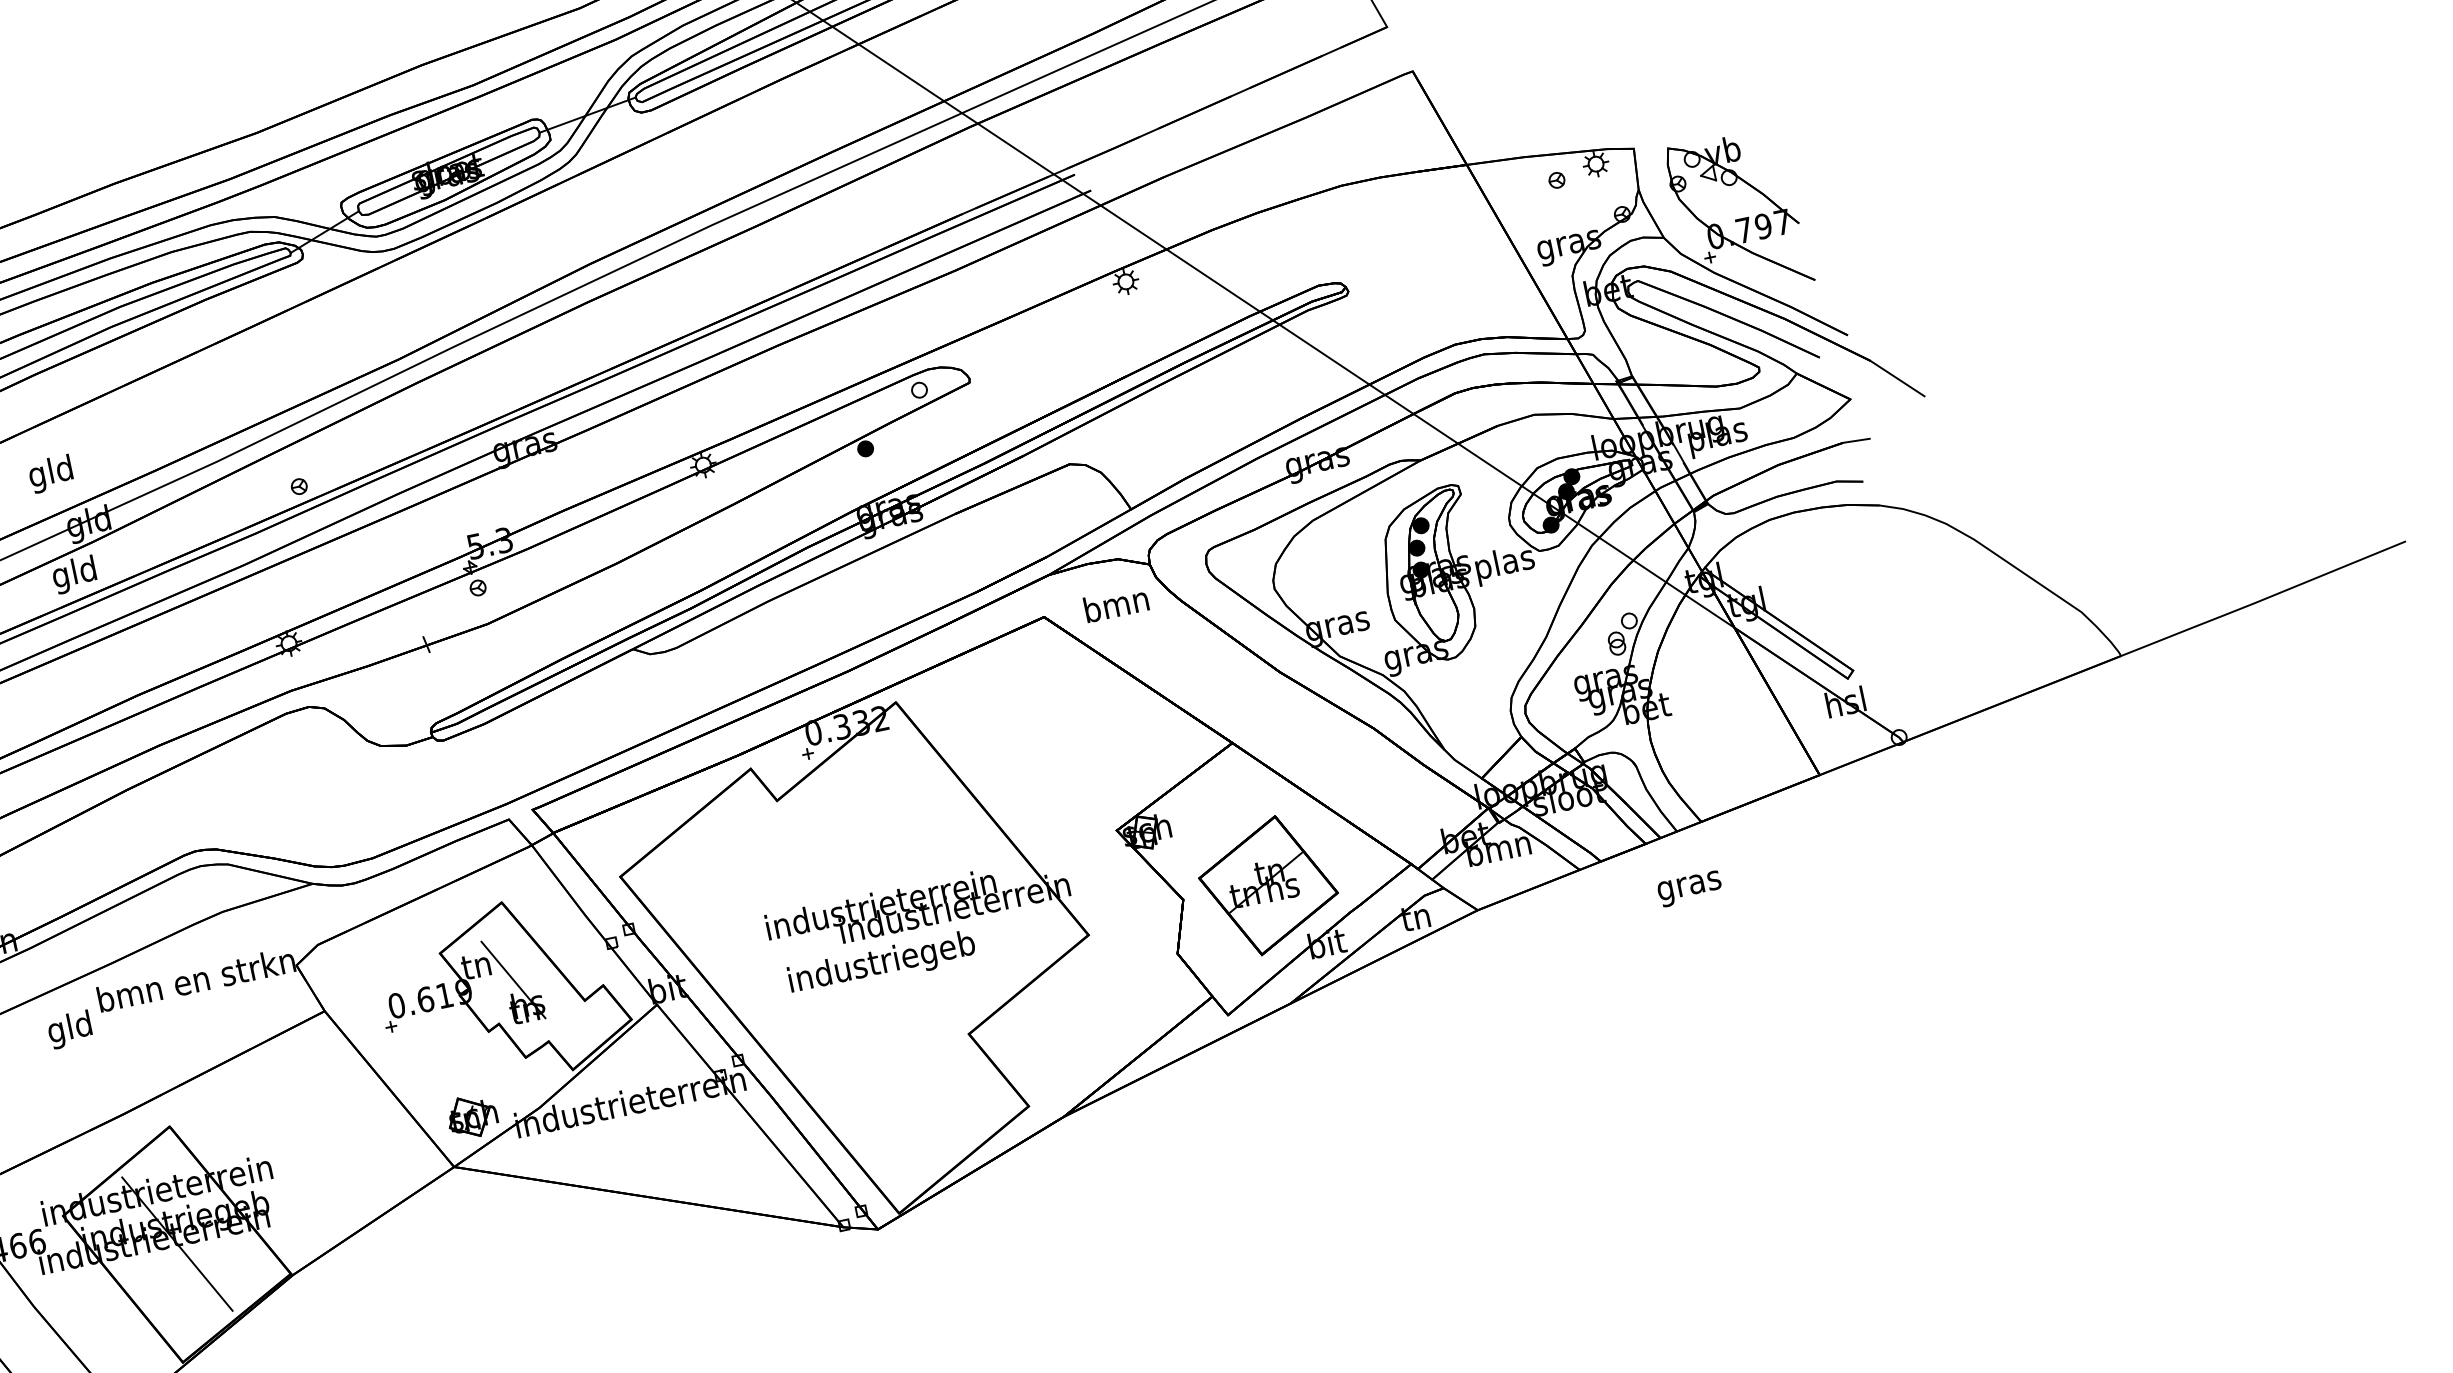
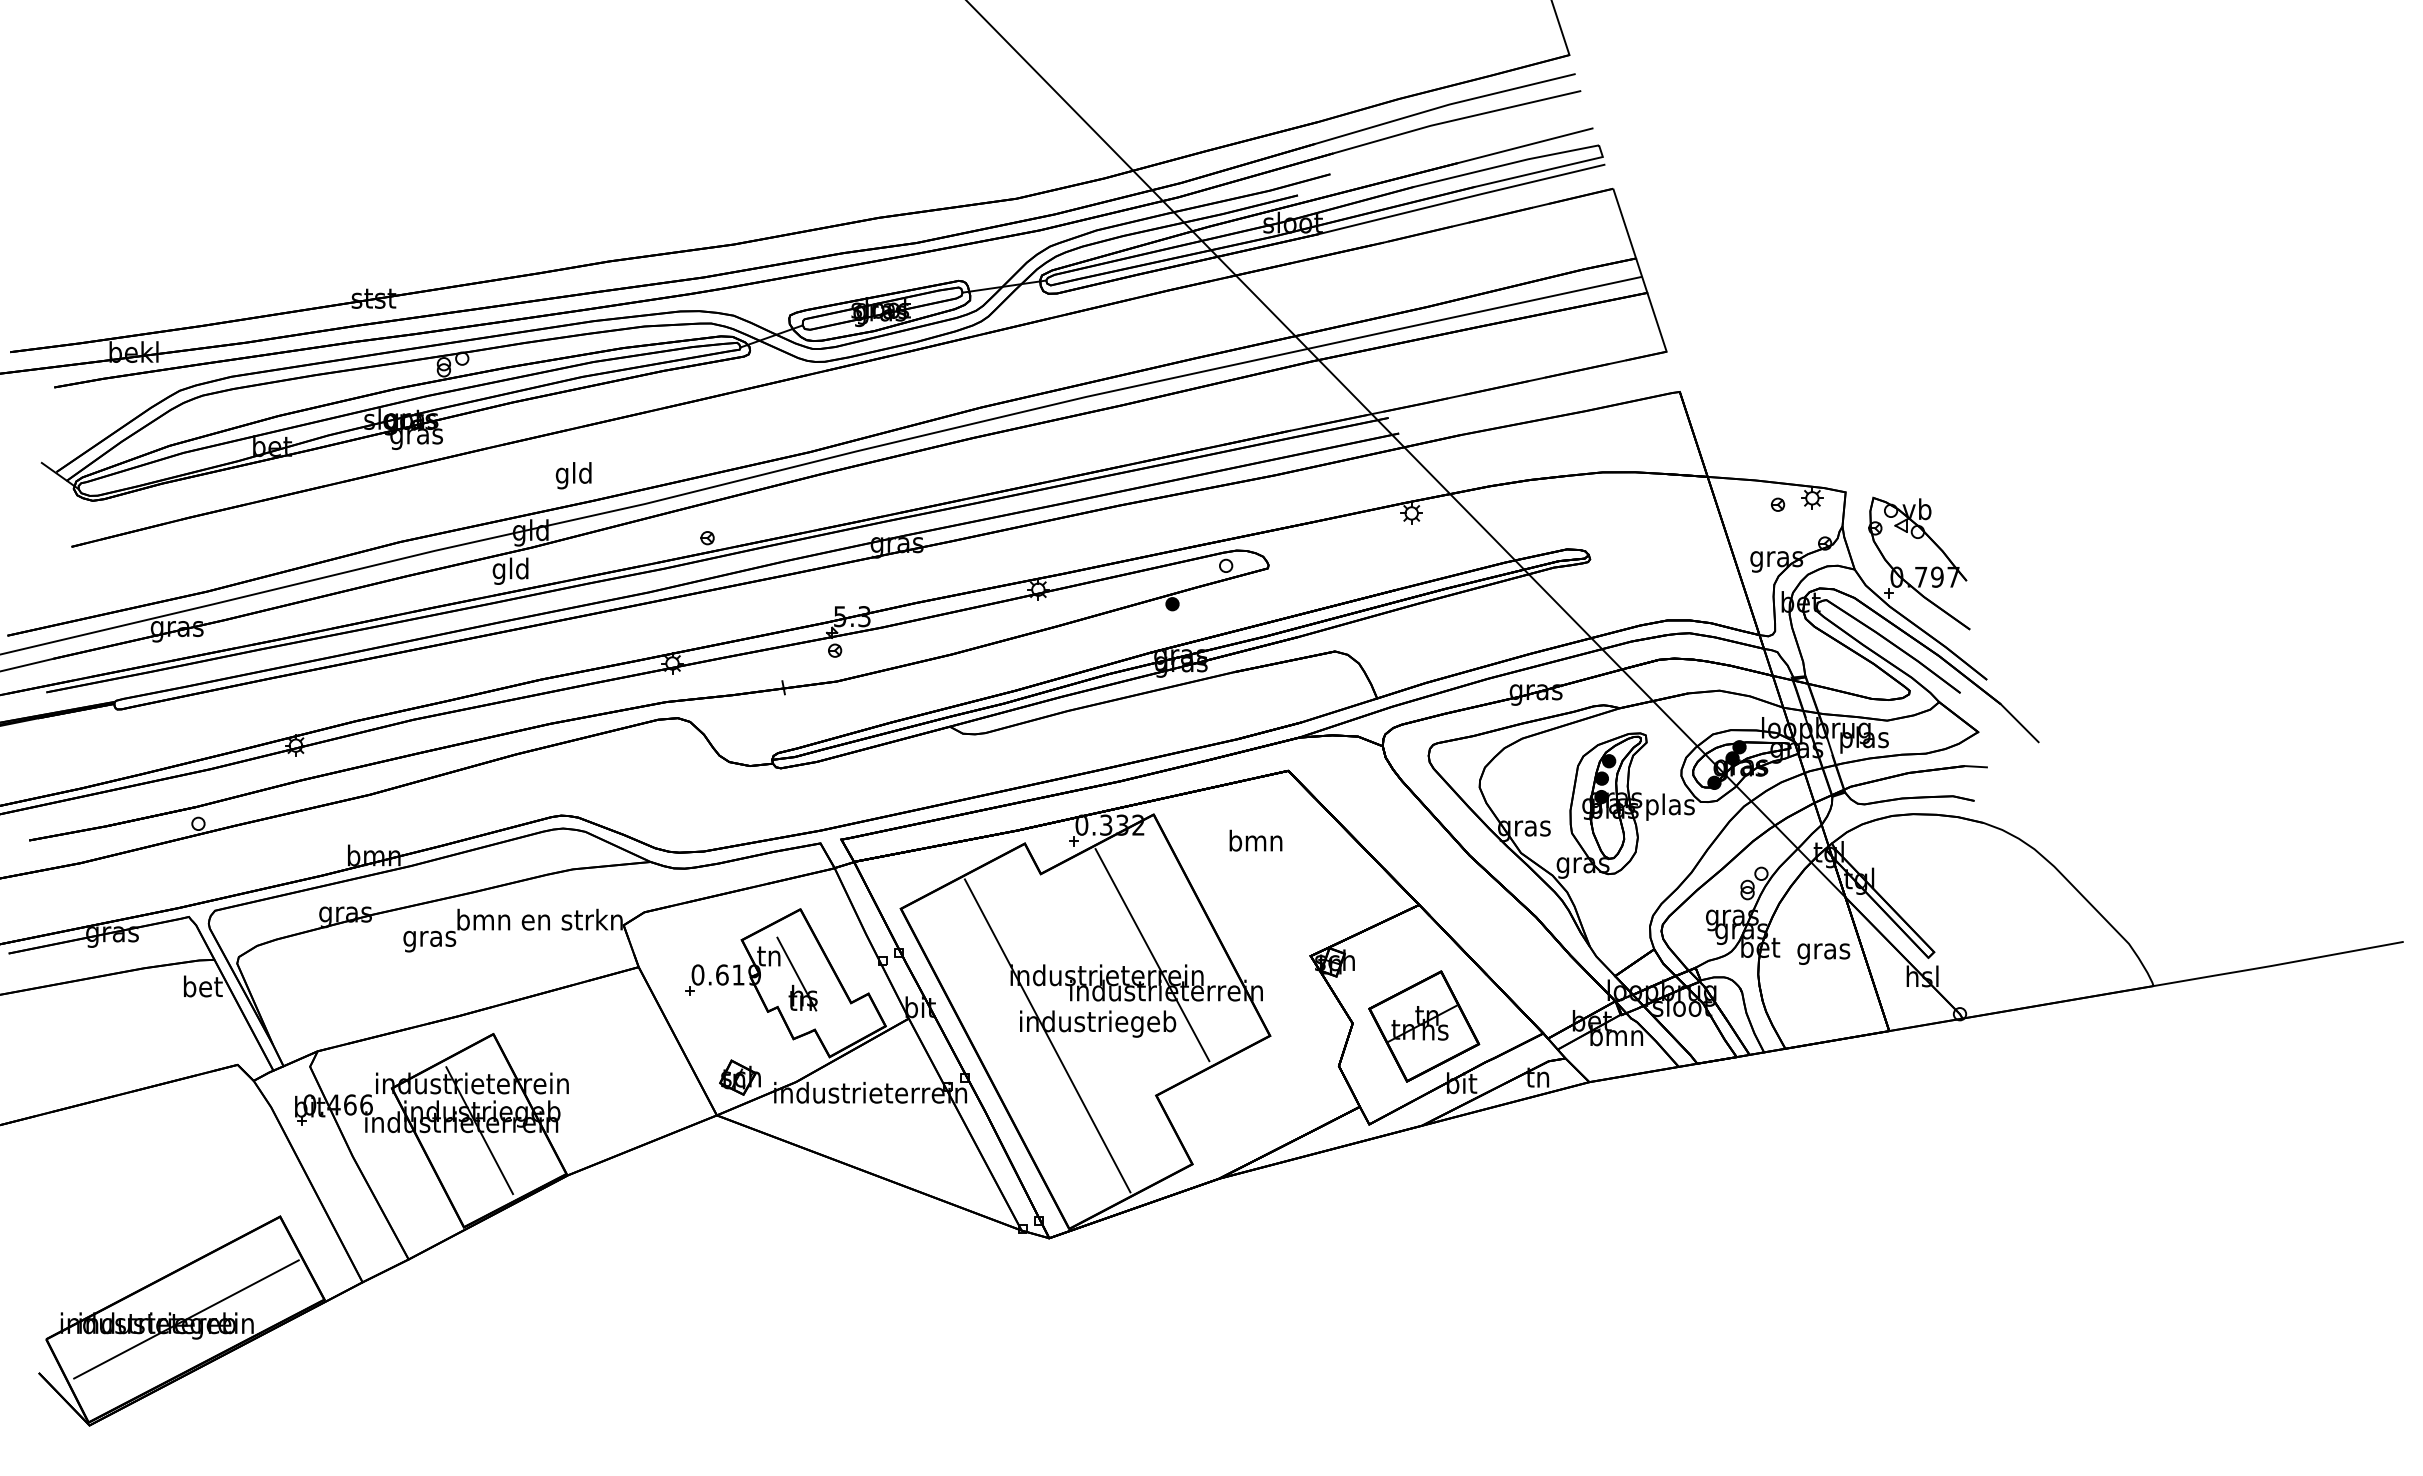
text: (50, 473) -> (573, 475), moved
text: (1115, 604) -> (1255, 840), moved
line: (929, 869) -> (1152, 955), added
text: (1689, 888) -> (1823, 953), moved
line: (825, 990) -> (1047, 1035), added
text: (70, 1029) -> (429, 938), gld -> gras

